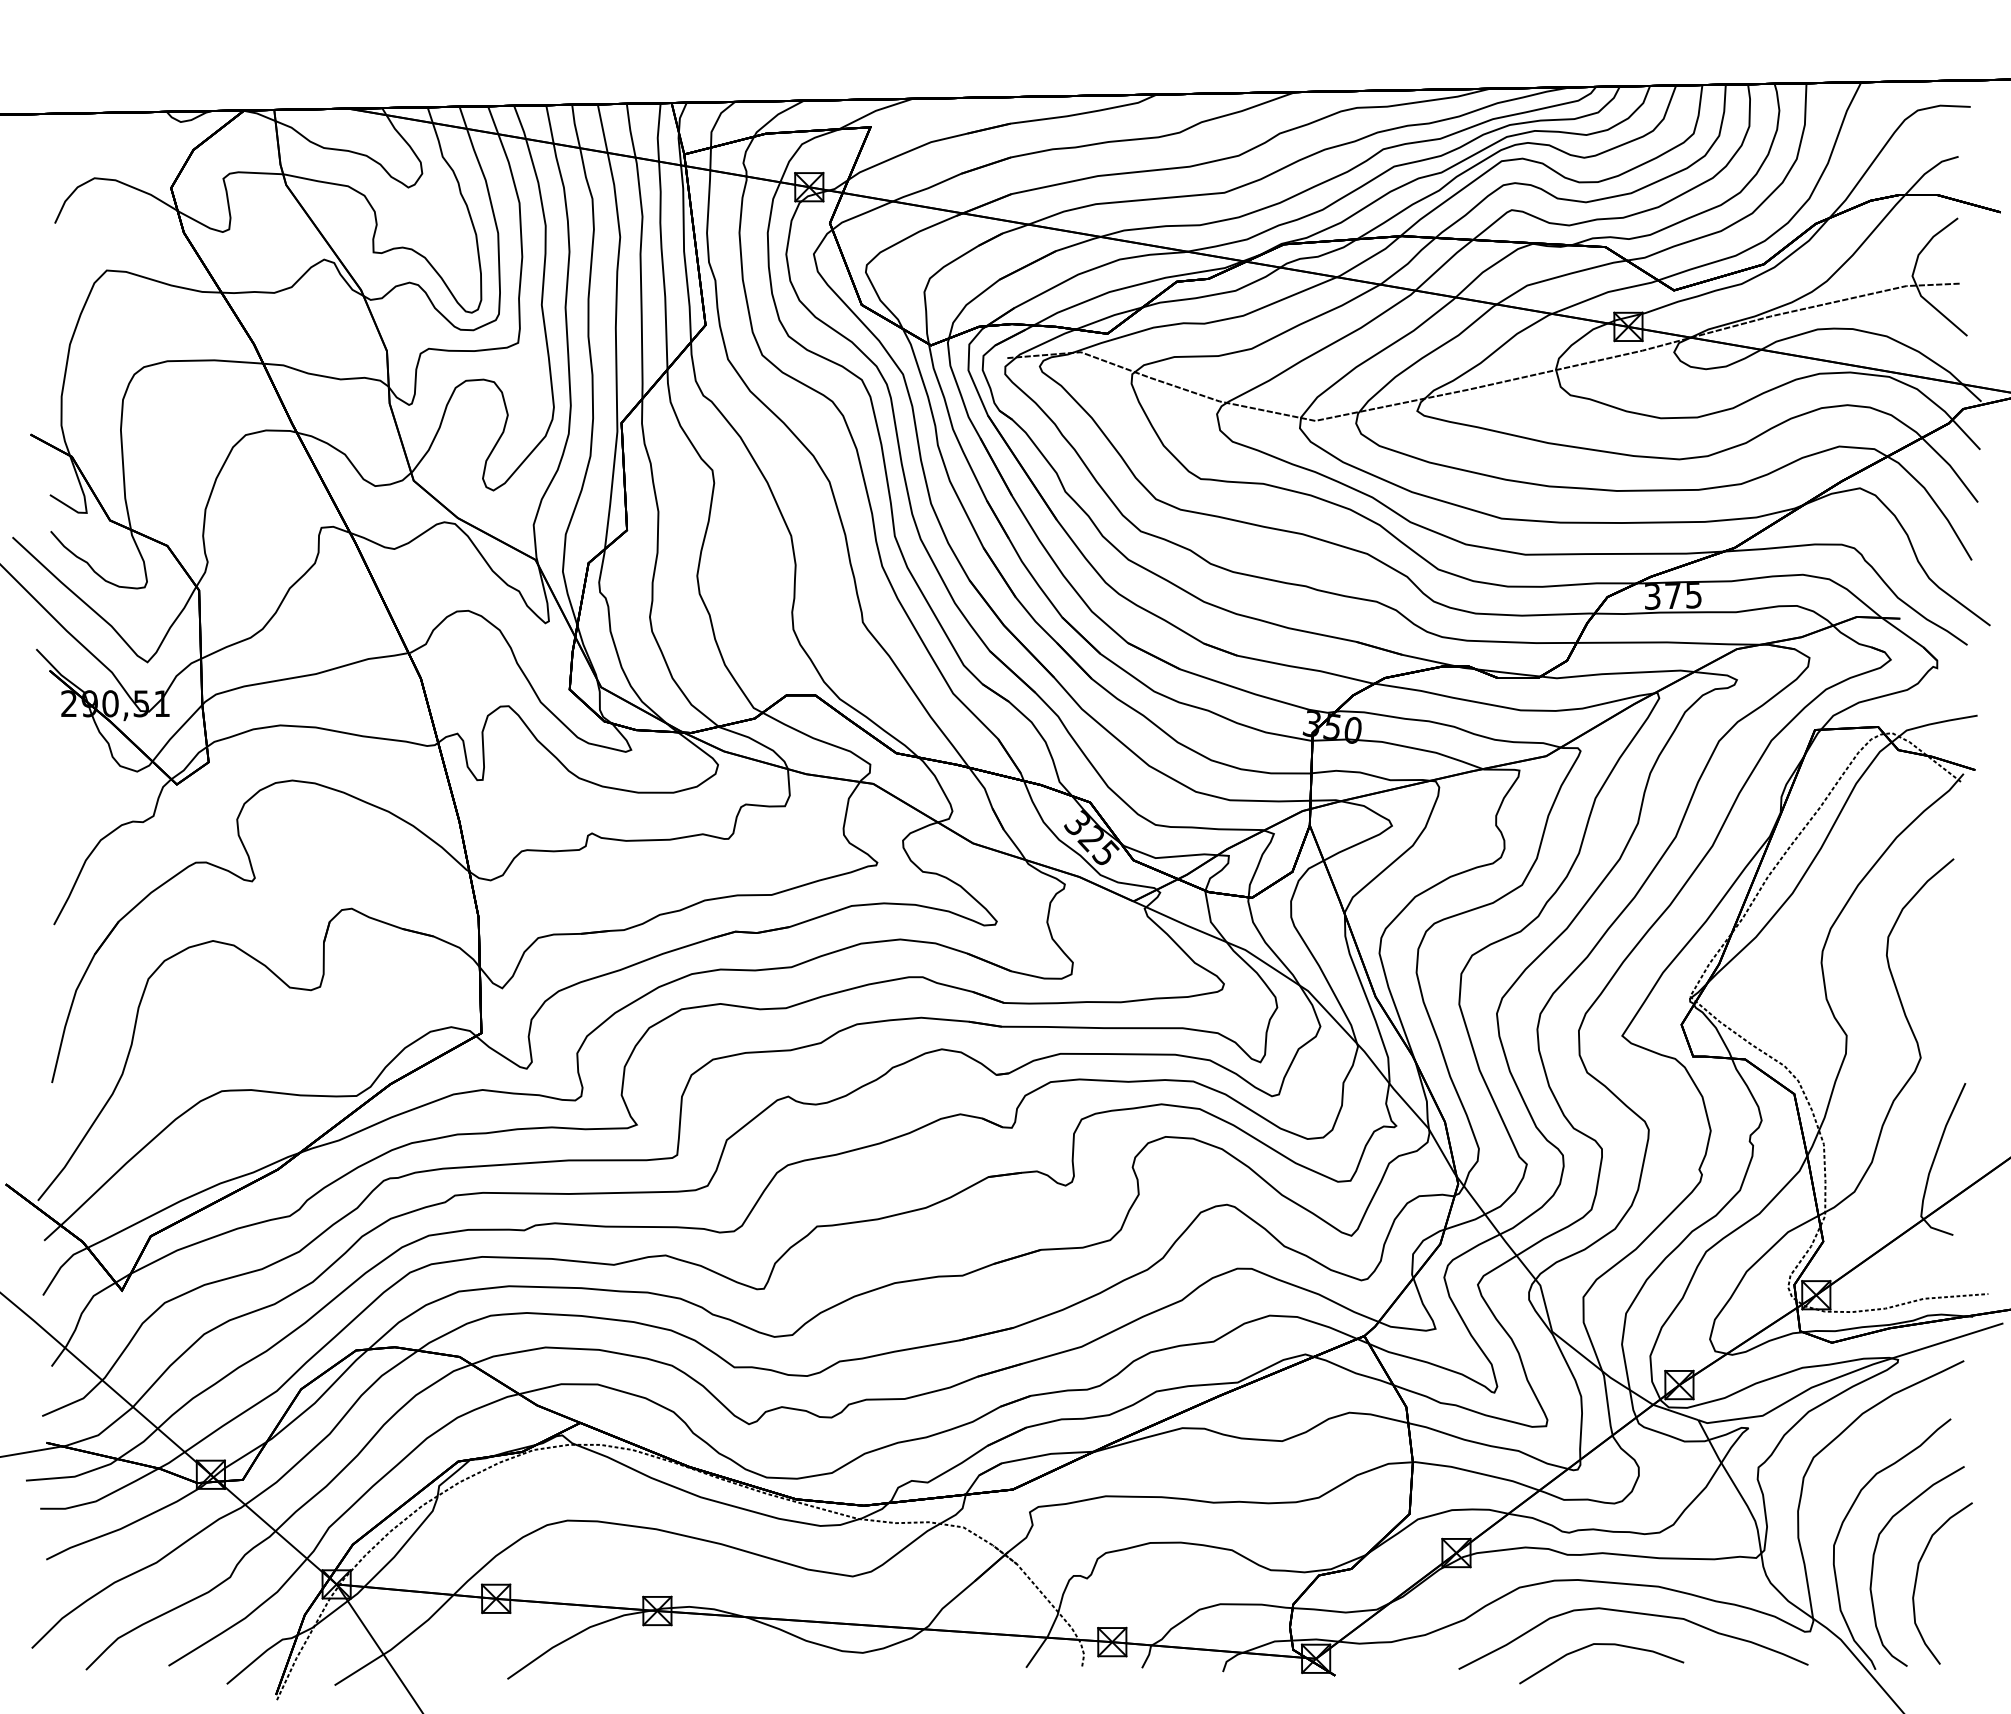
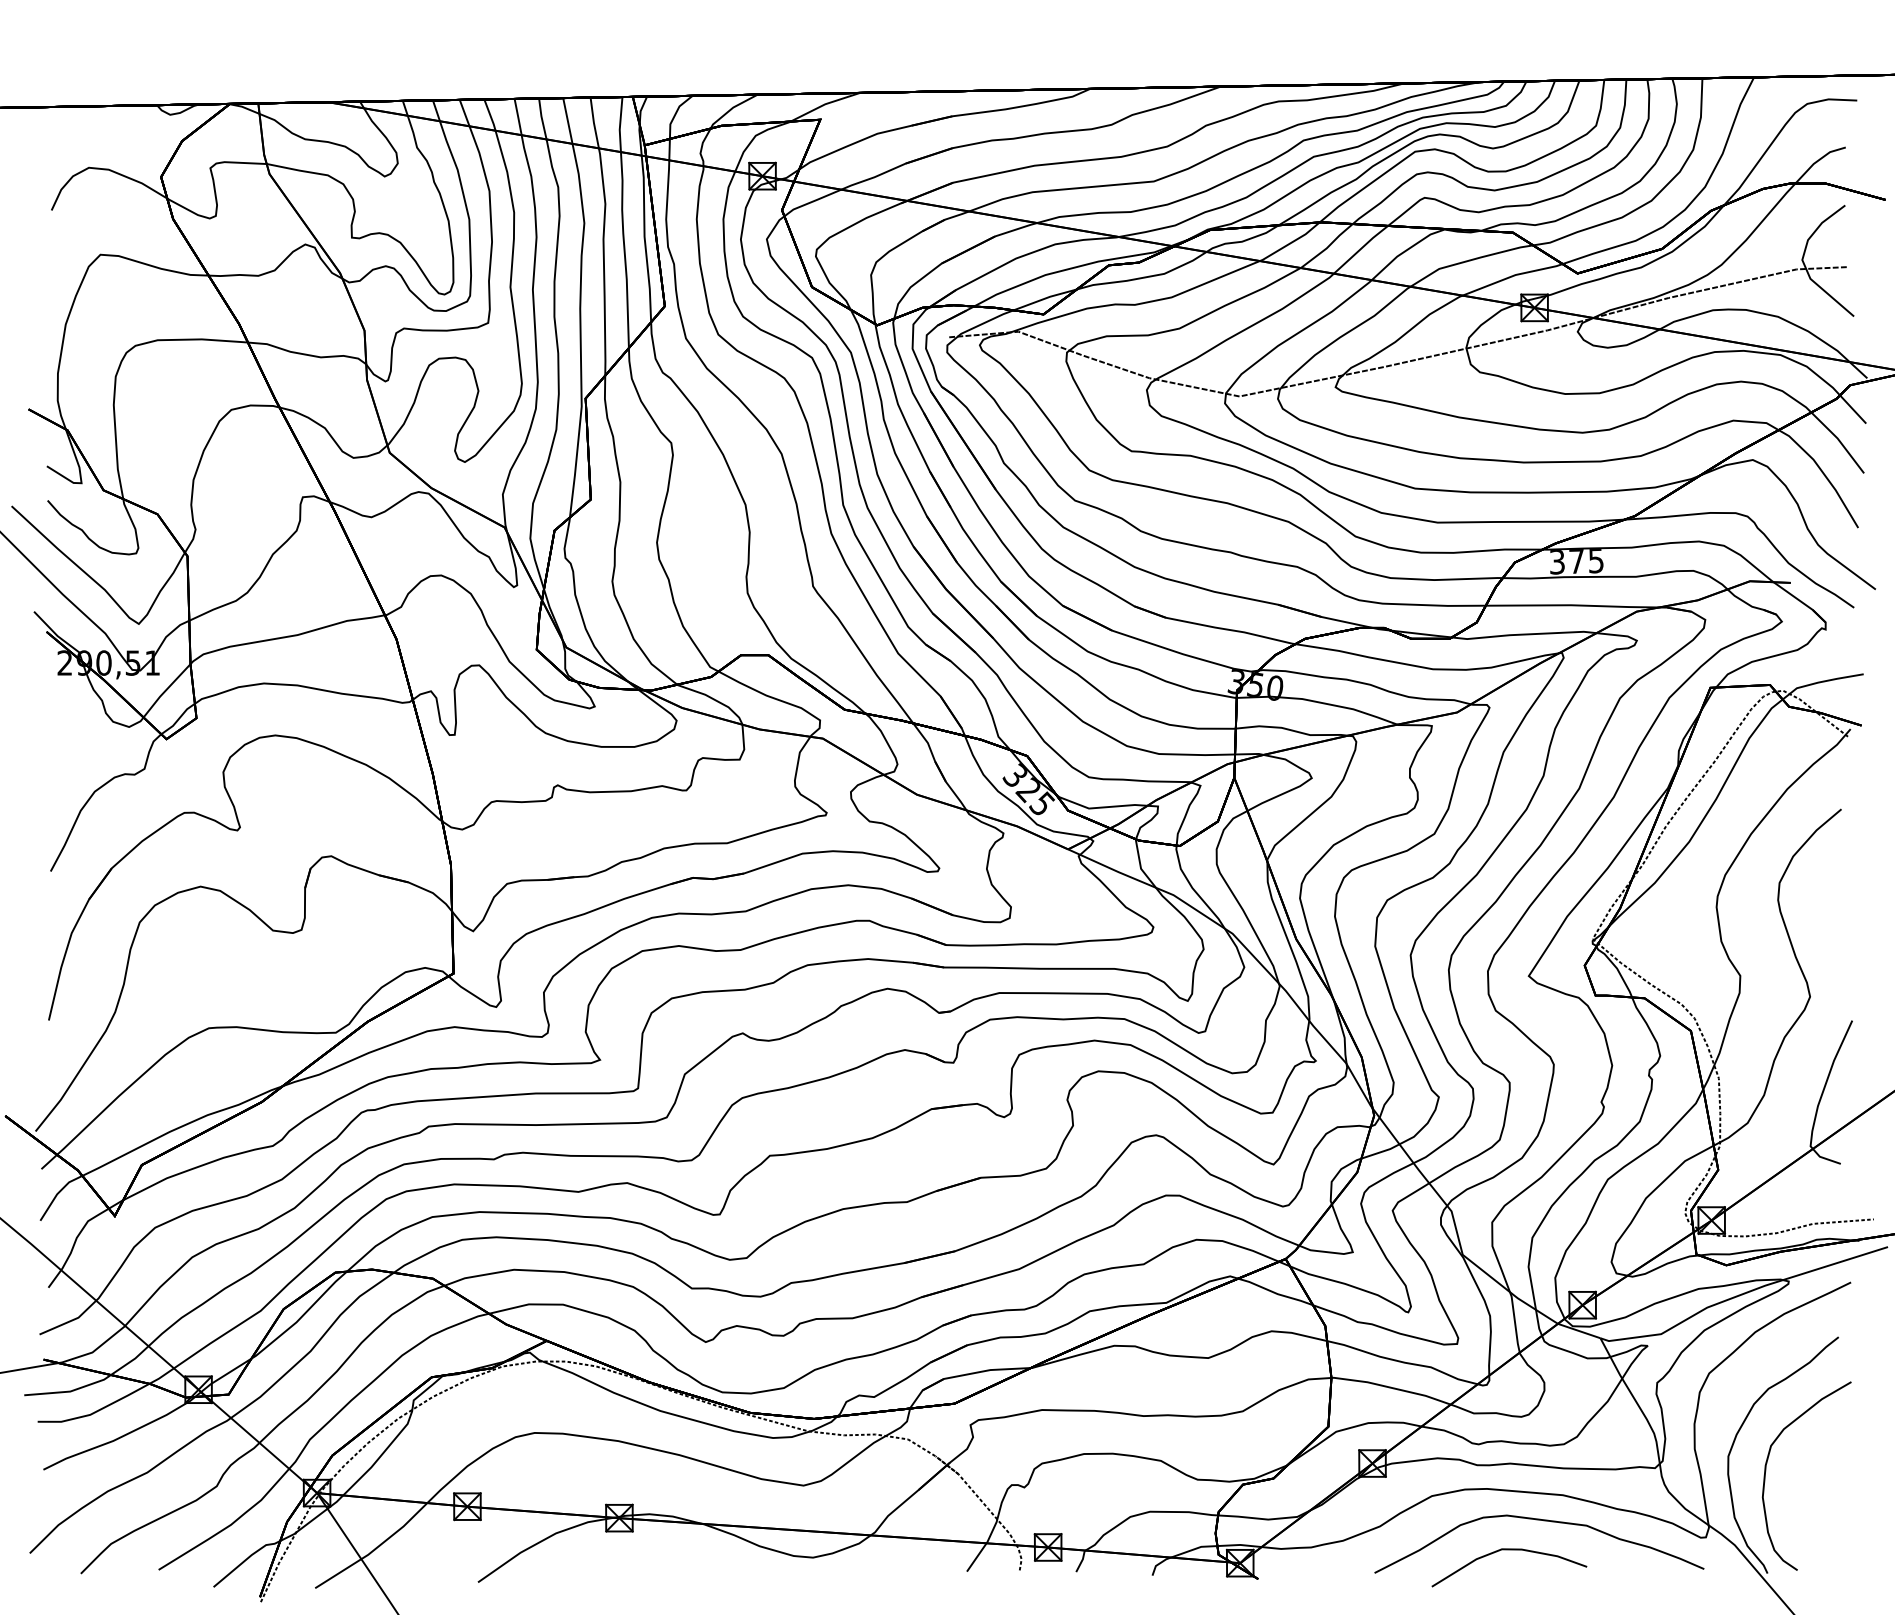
curve: (1917, 1578) -> (1807, 1487), removed

